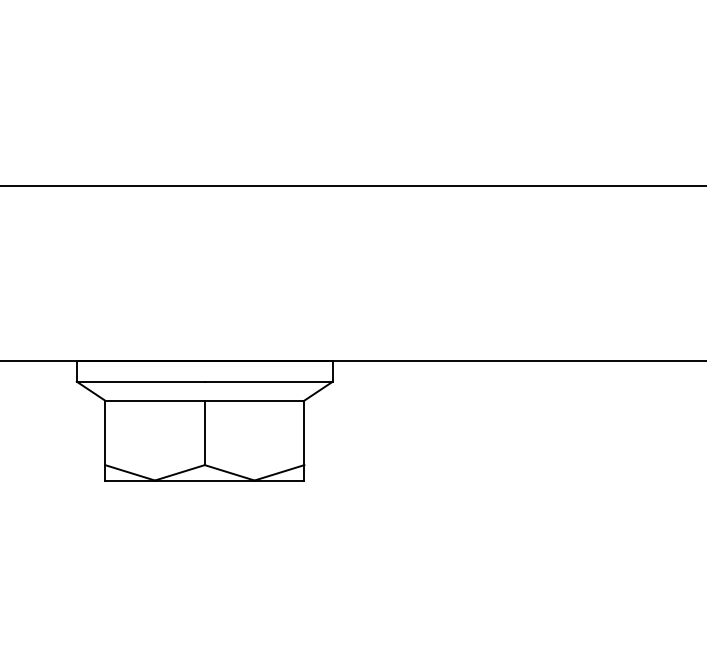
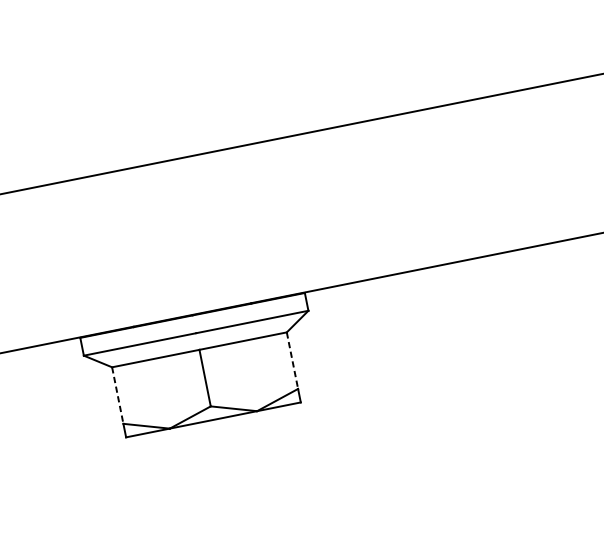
line: (105, 433) -> (118, 396), solid -> dashed
line: (304, 433) -> (292, 361), solid -> dashed

